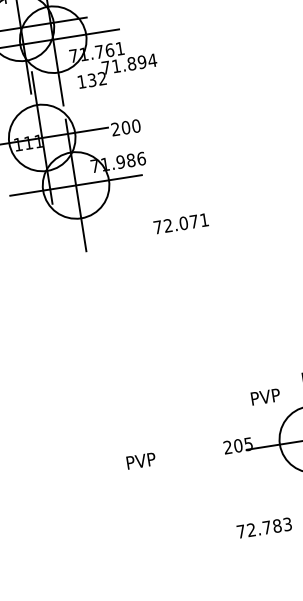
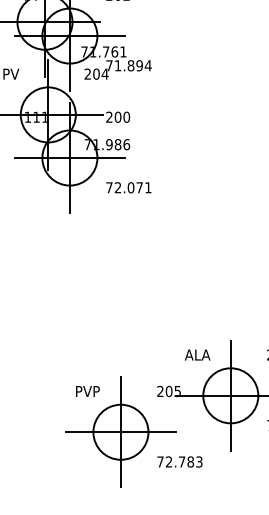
text: (92, 79) -> (96, 73), 132 -> 204
text: (180, 223) -> (128, 187), moved
text: (265, 396) -> (197, 354), PVP -> ALA
part: (187, 502) -> (120, 431), added

